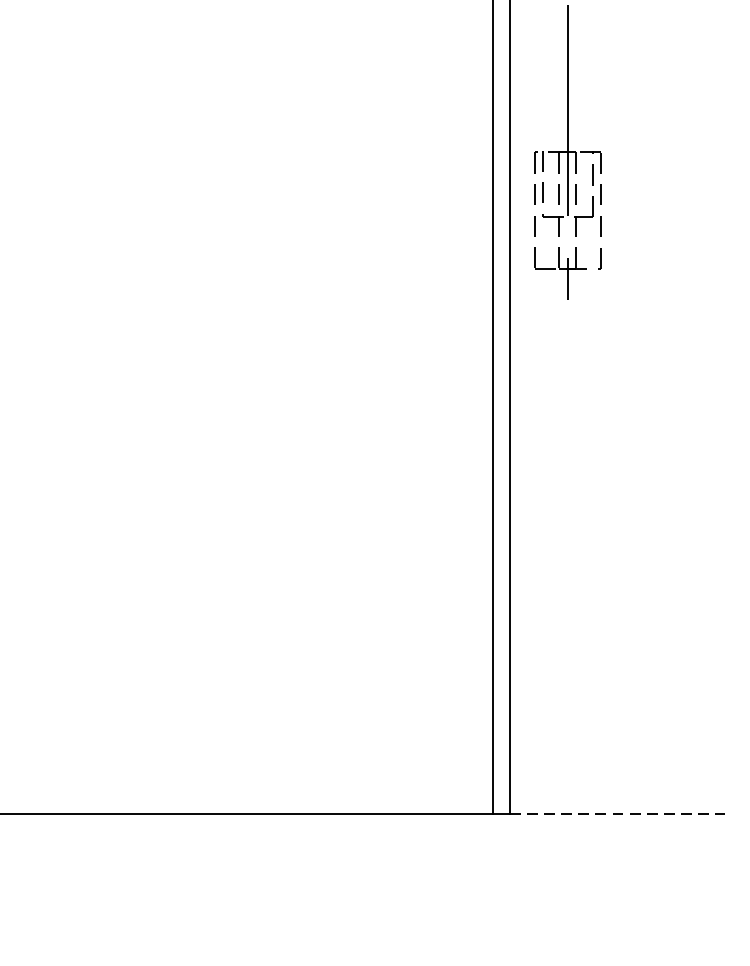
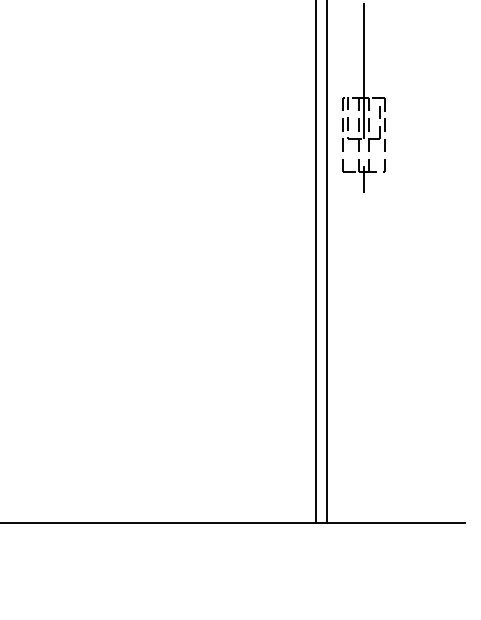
line: (618, 814) -> (396, 522), dashed -> solid

